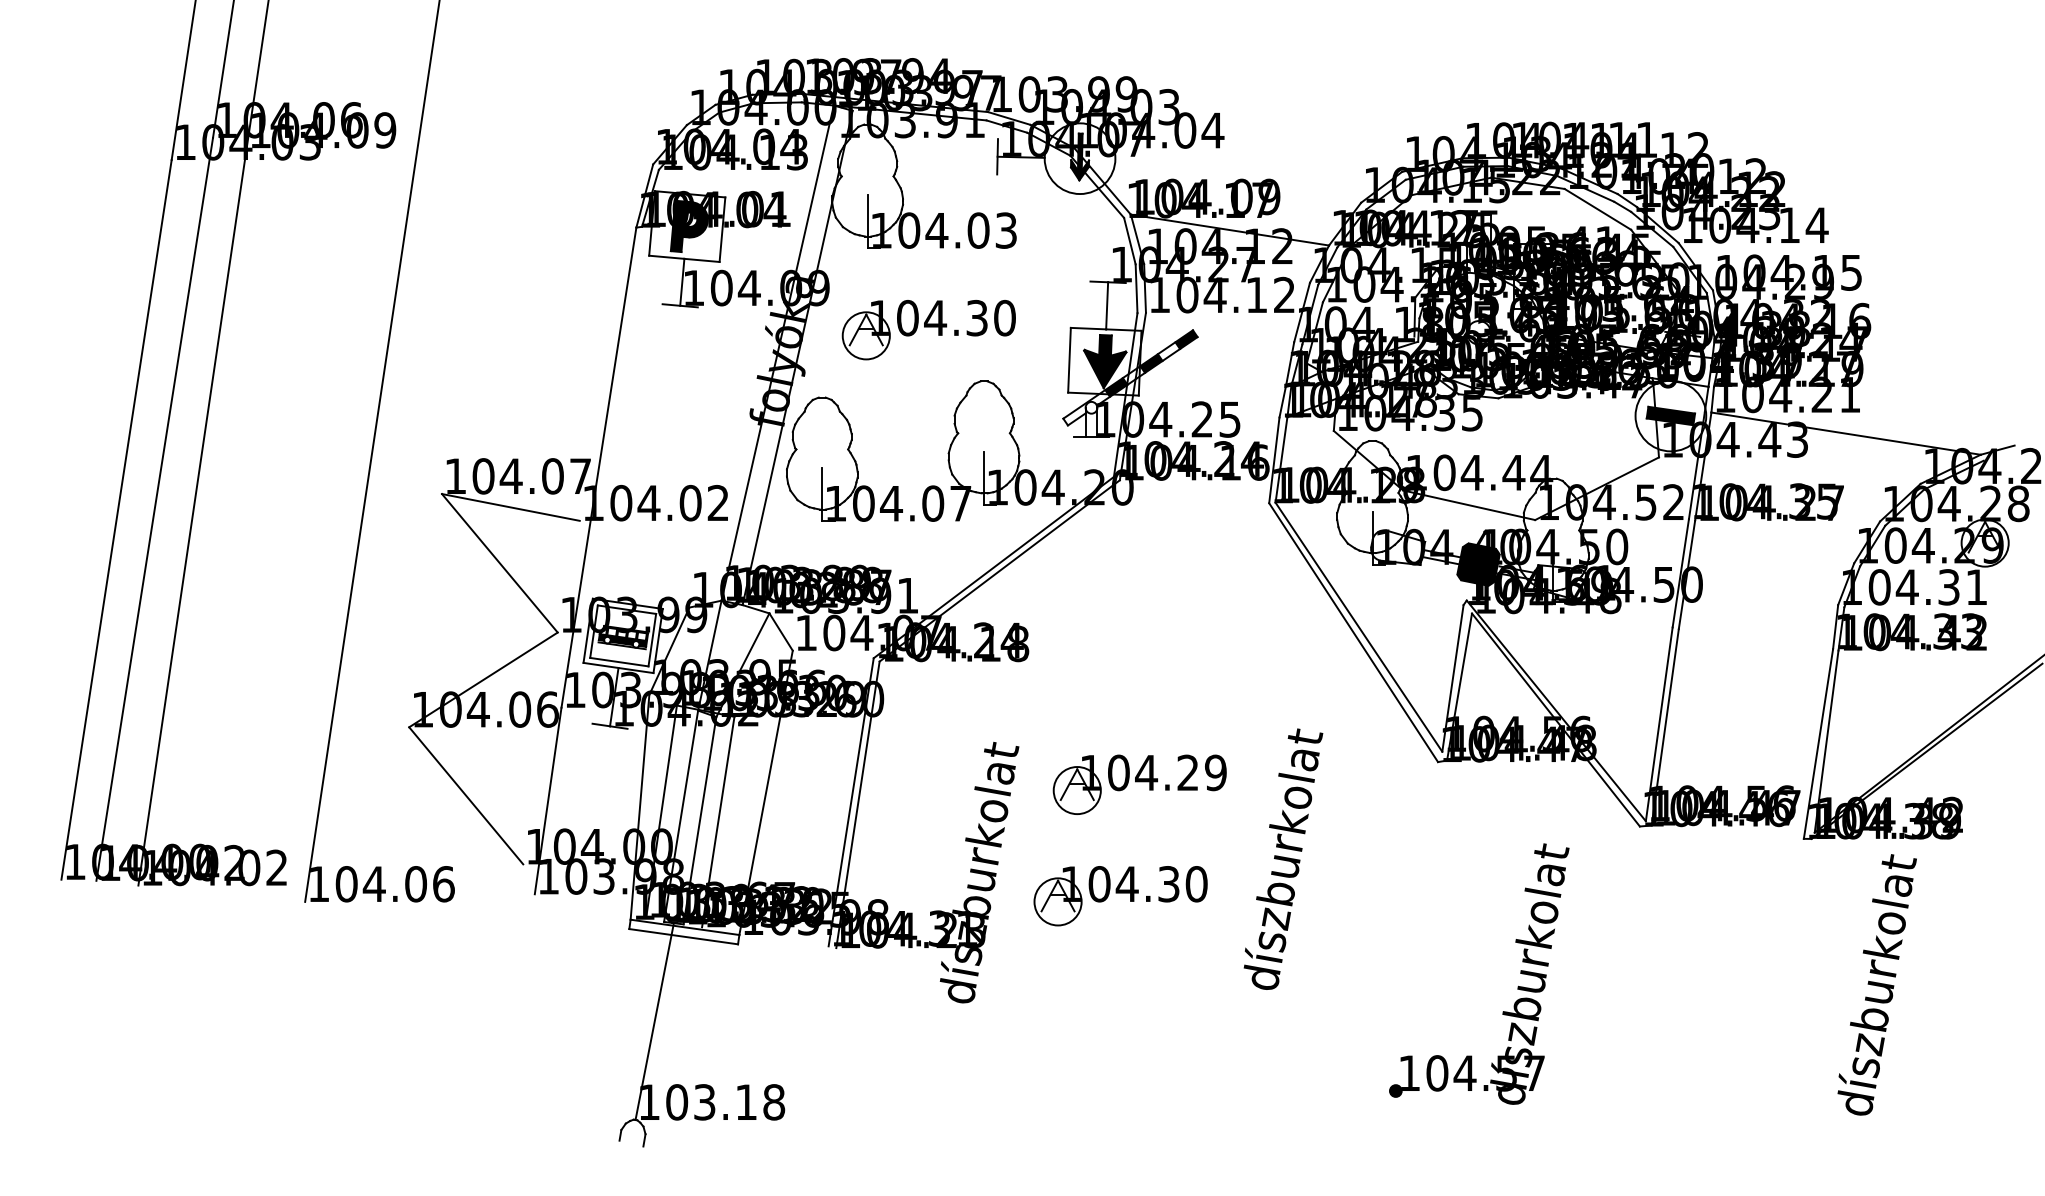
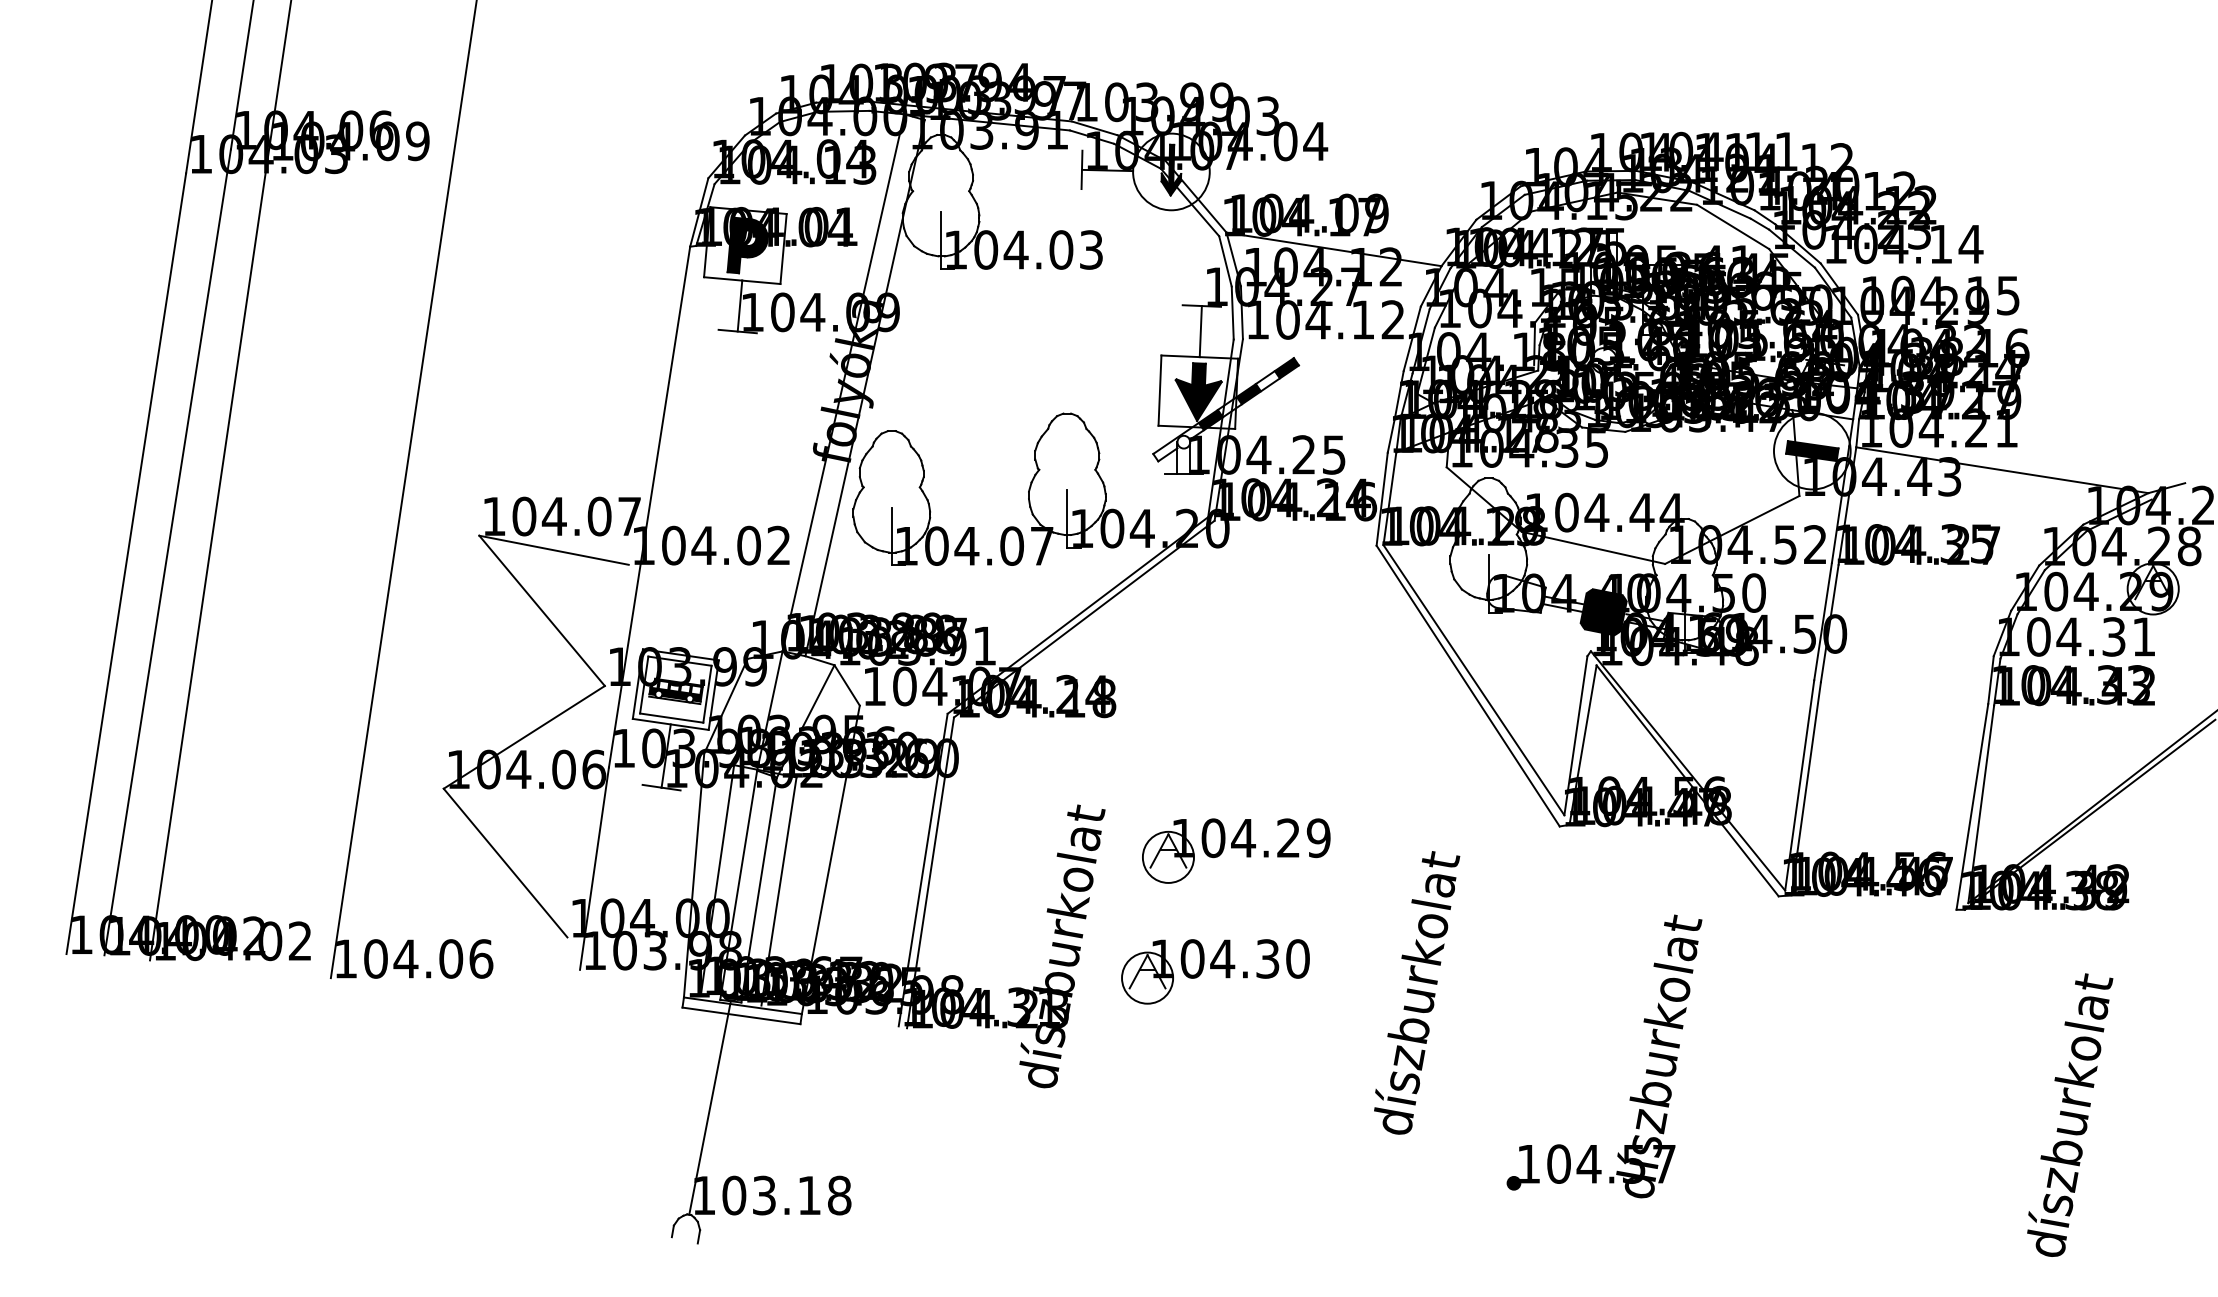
part: (928, 329) -> (1007, 357), removed
text: (1283, 858) -> (1417, 992), moved
text: (1877, 984) -> (2070, 1114), moved

